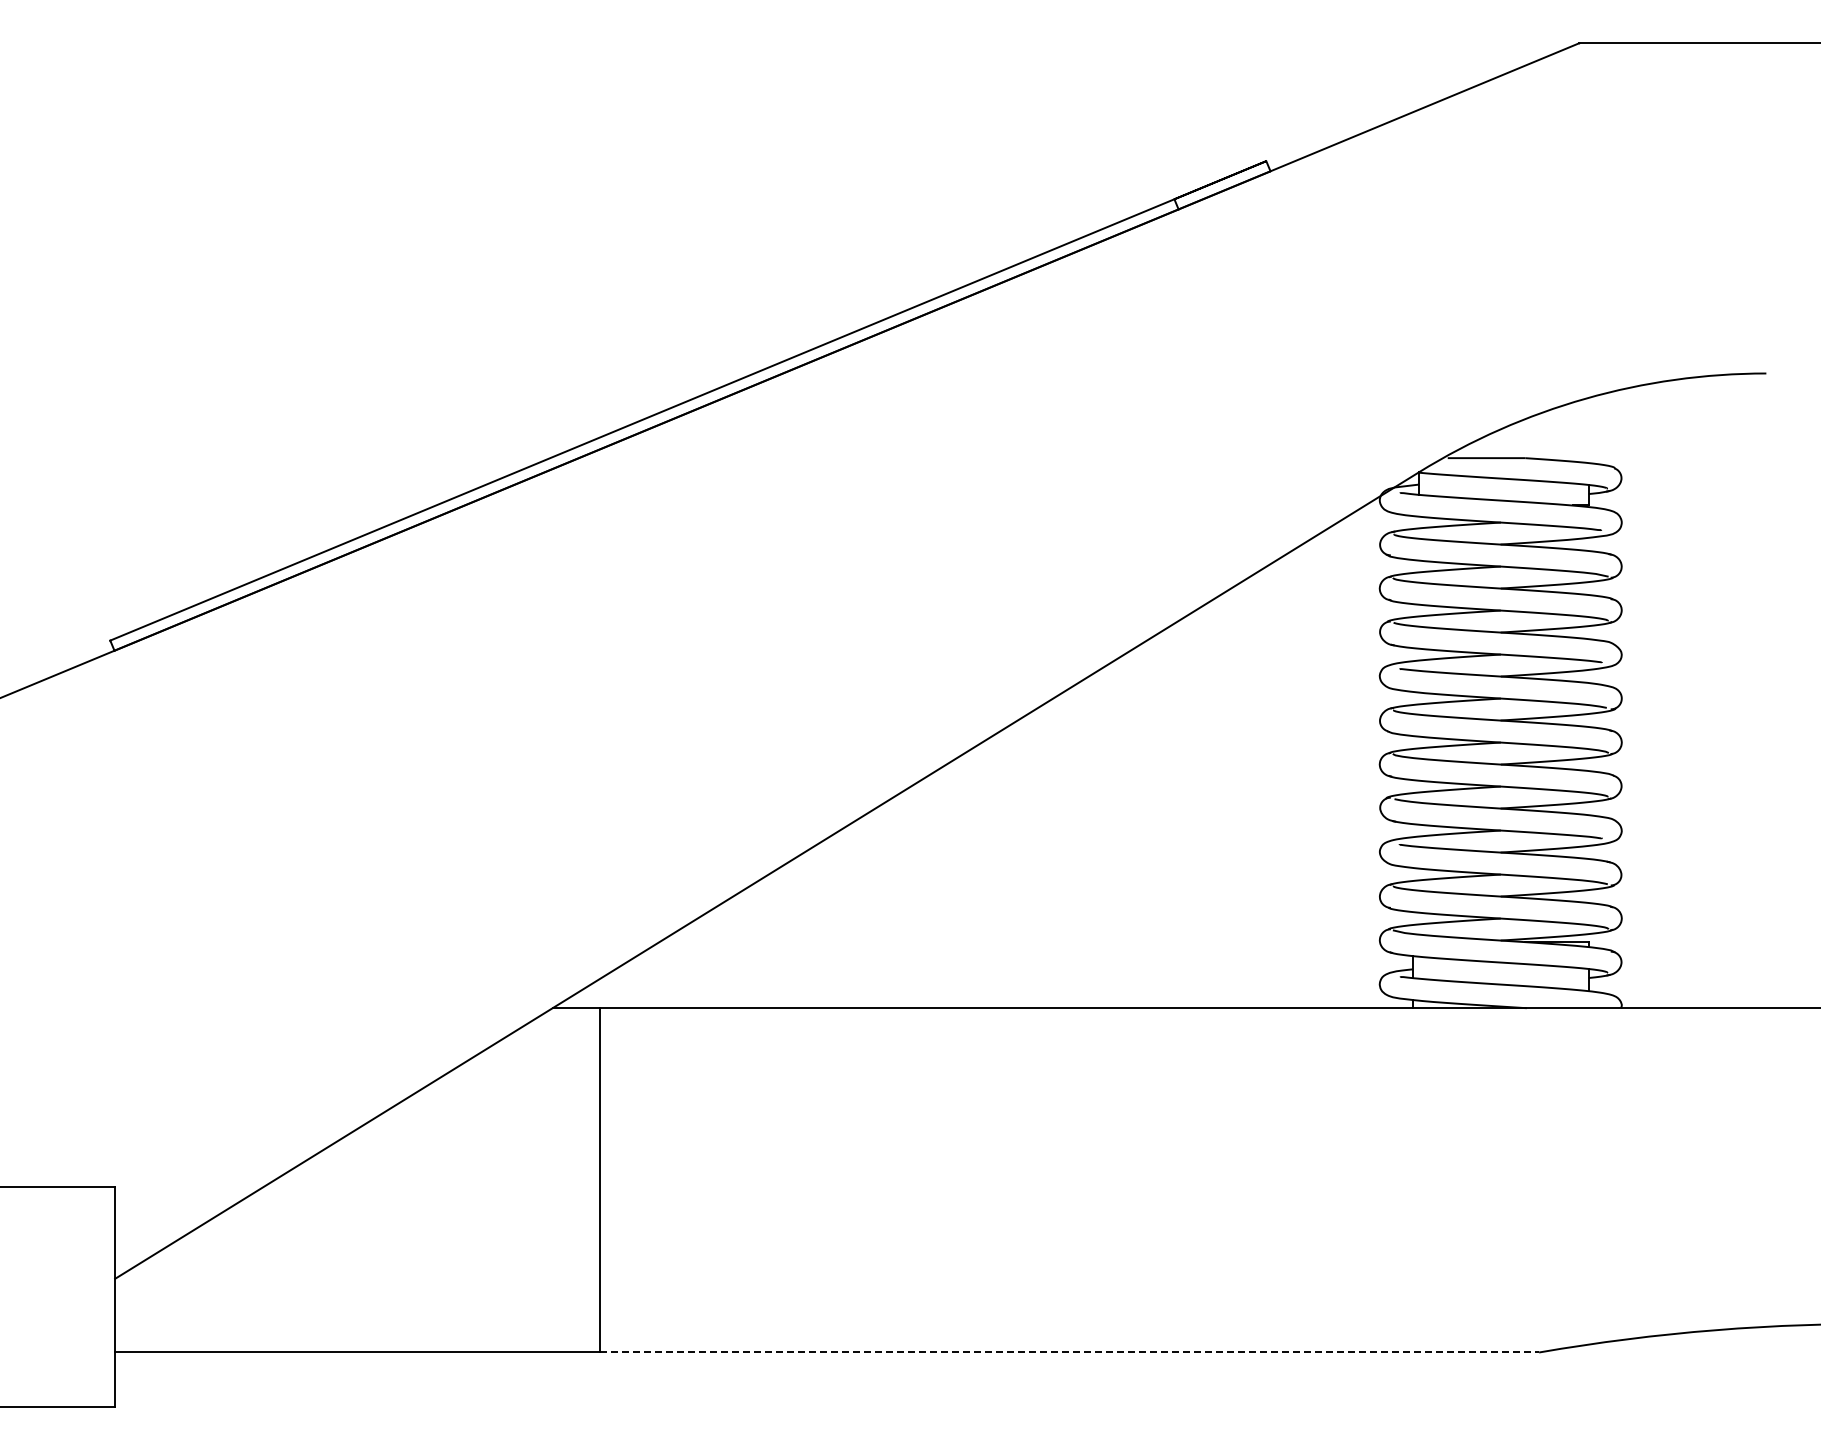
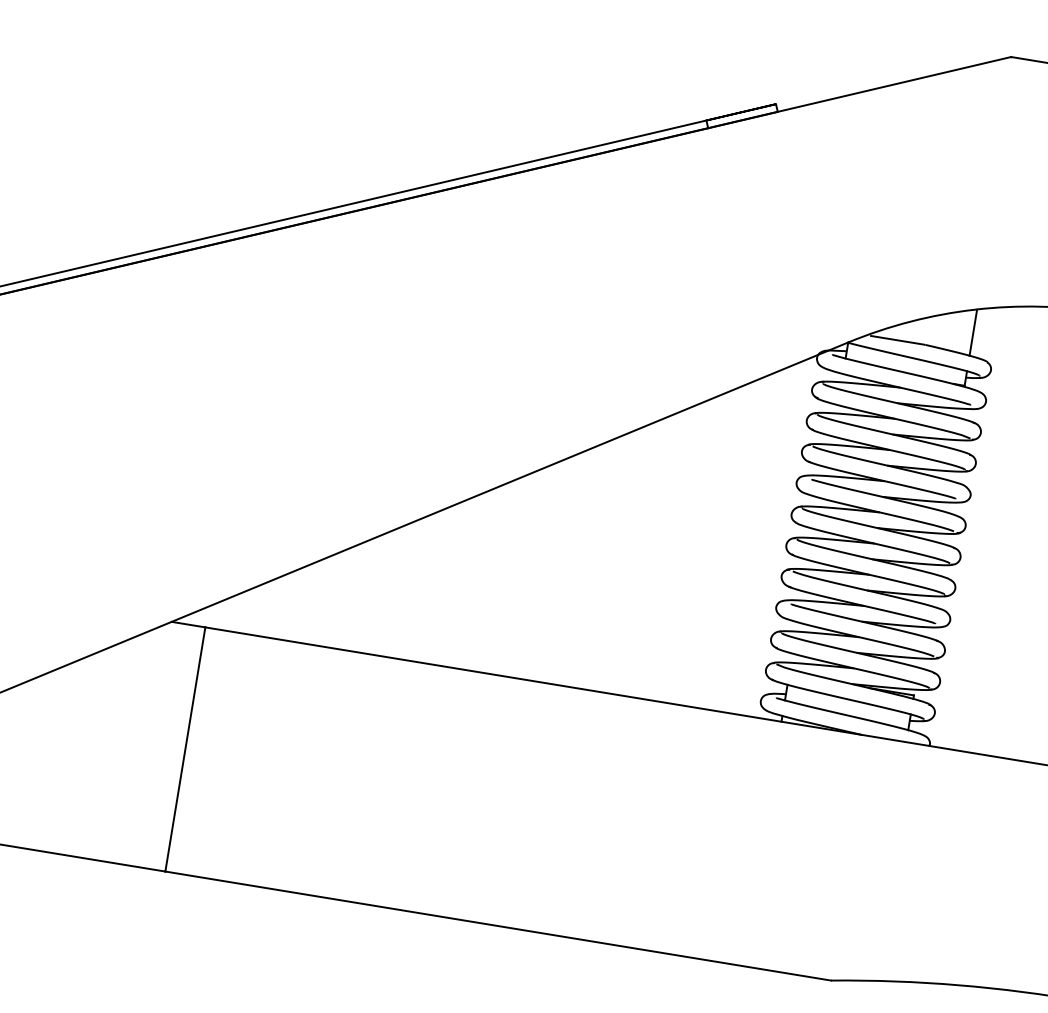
line: (1588, 430) -> (973, 332), added
line: (1070, 1352) -> (498, 926), dashed -> solid

